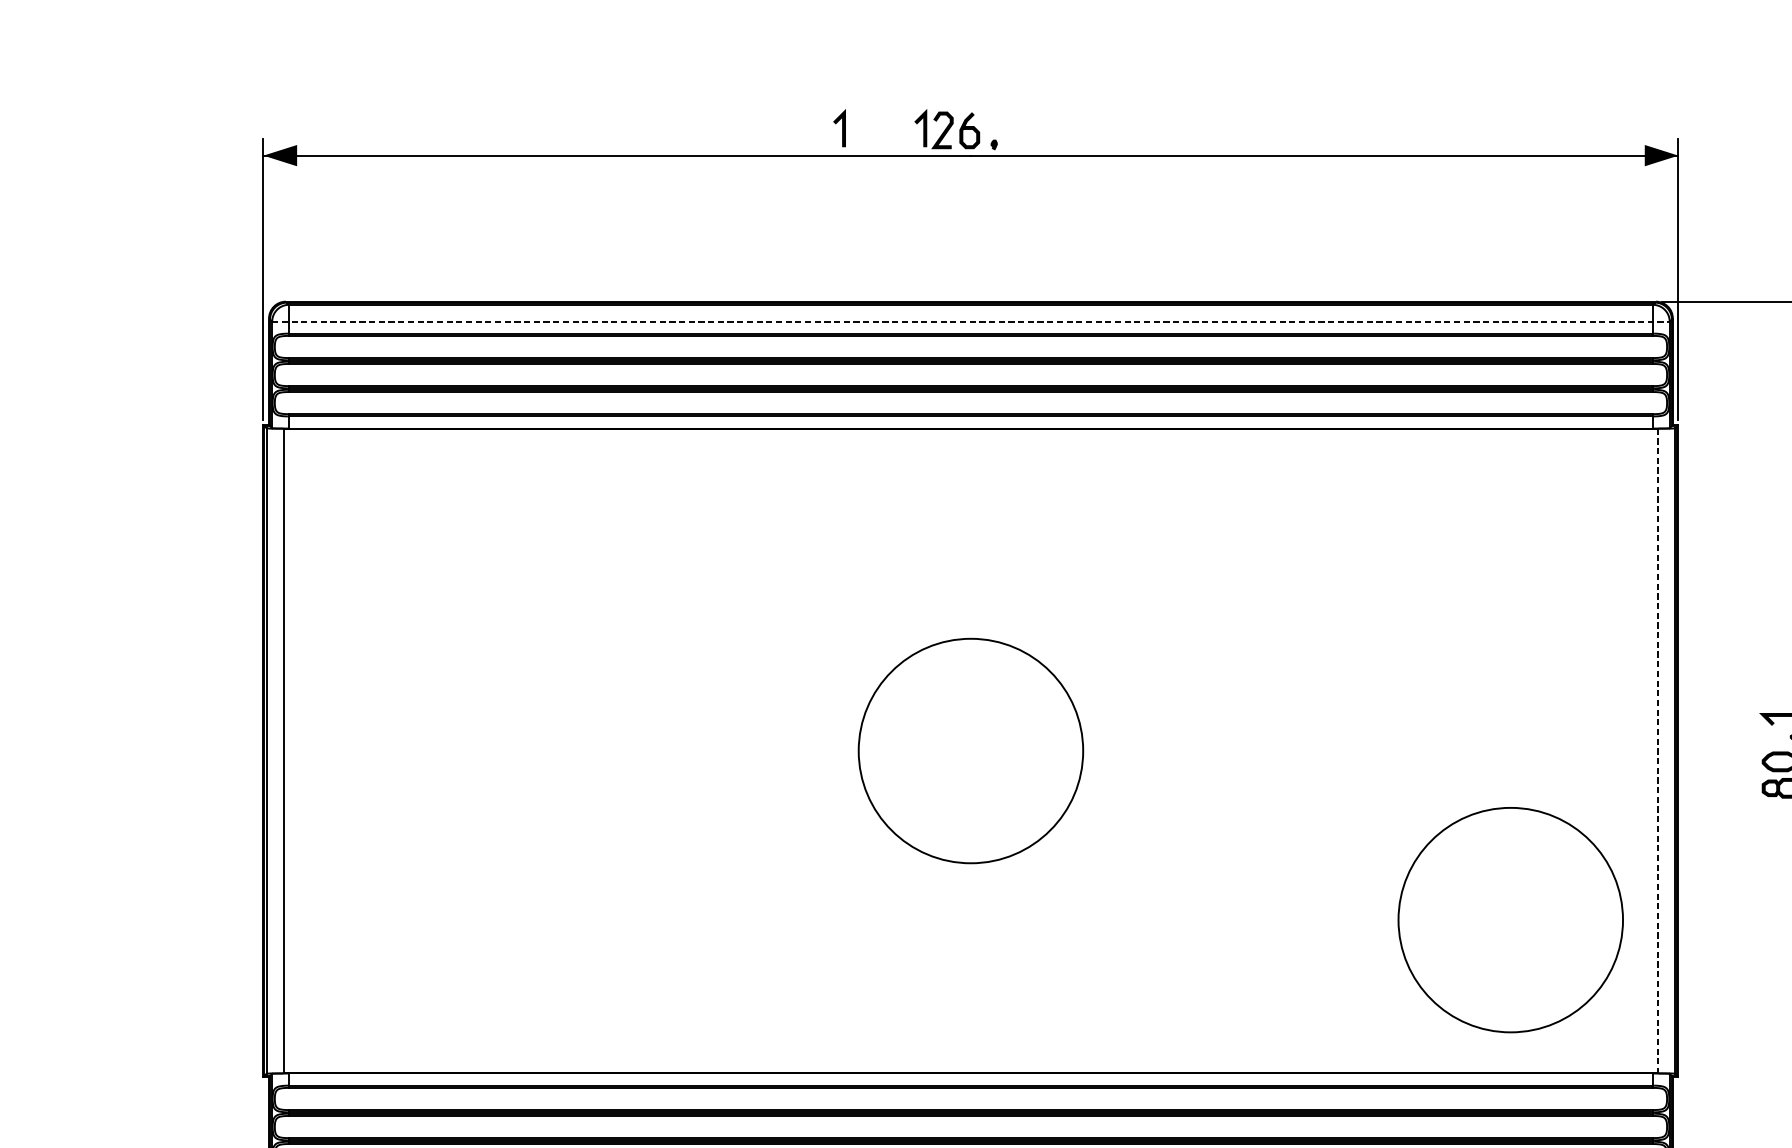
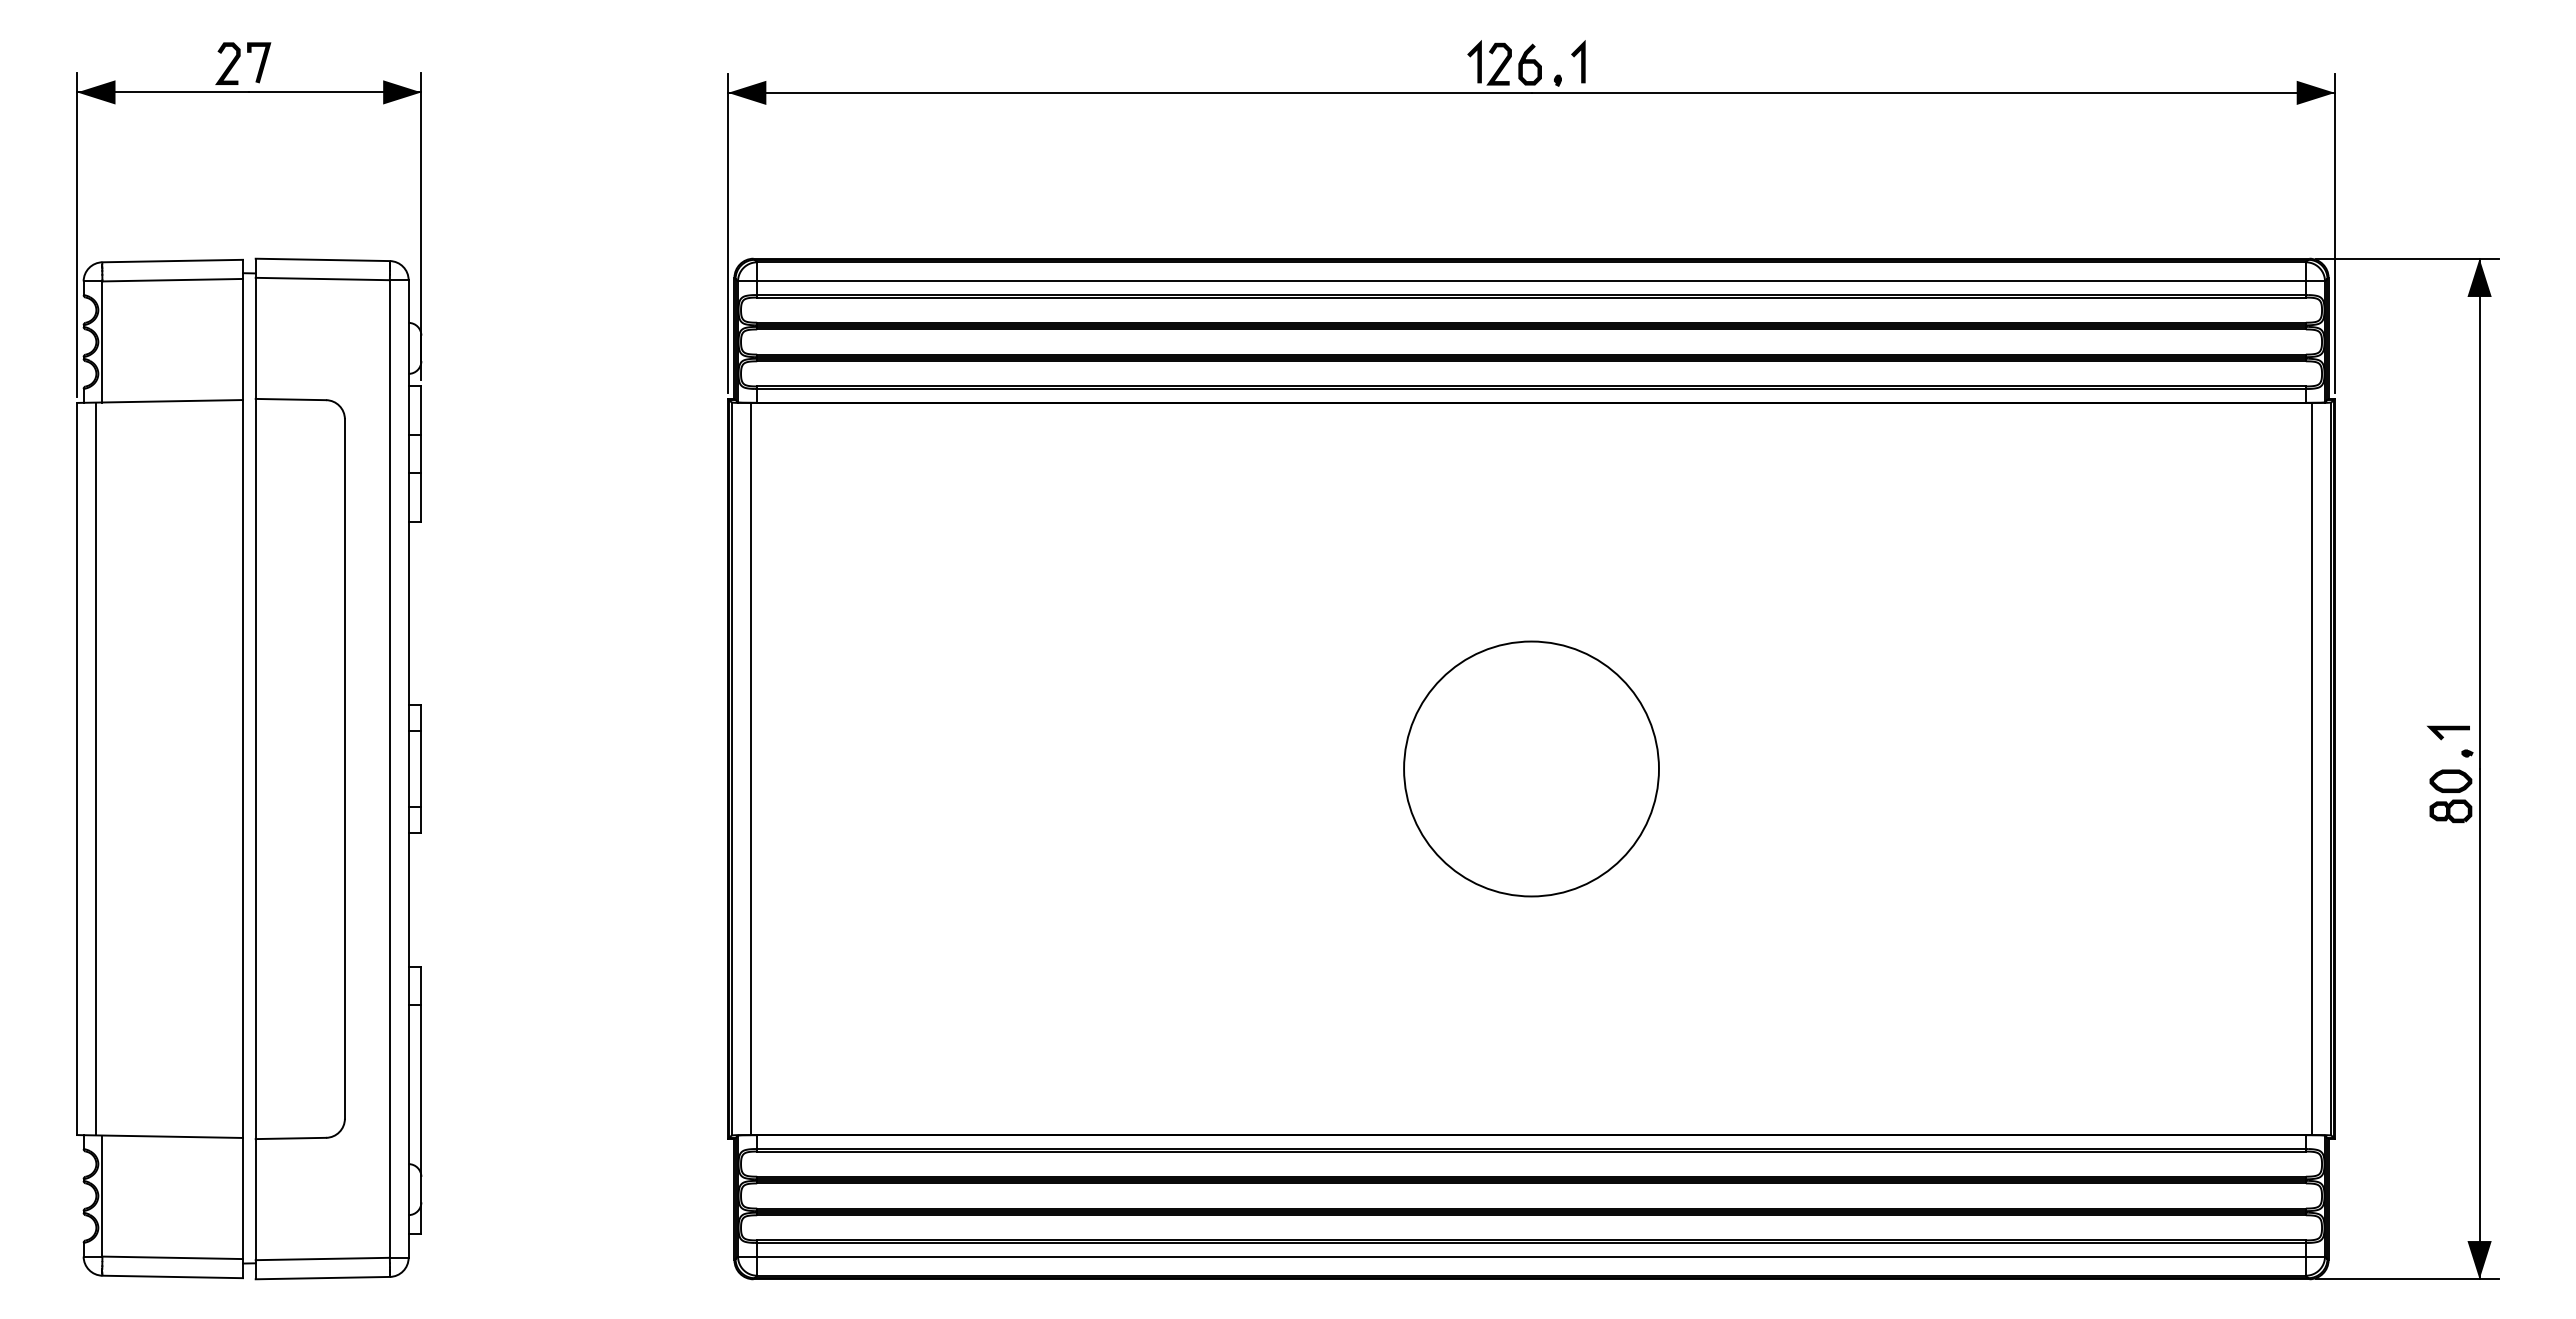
line: (842, 128) -> (1581, 61), moved
line: (971, 321) -> (1532, 281), dashed -> solid
line: (1658, 751) -> (2312, 769), dashed -> solid
circle: (1510, 919) -> (2144, 960), removed

